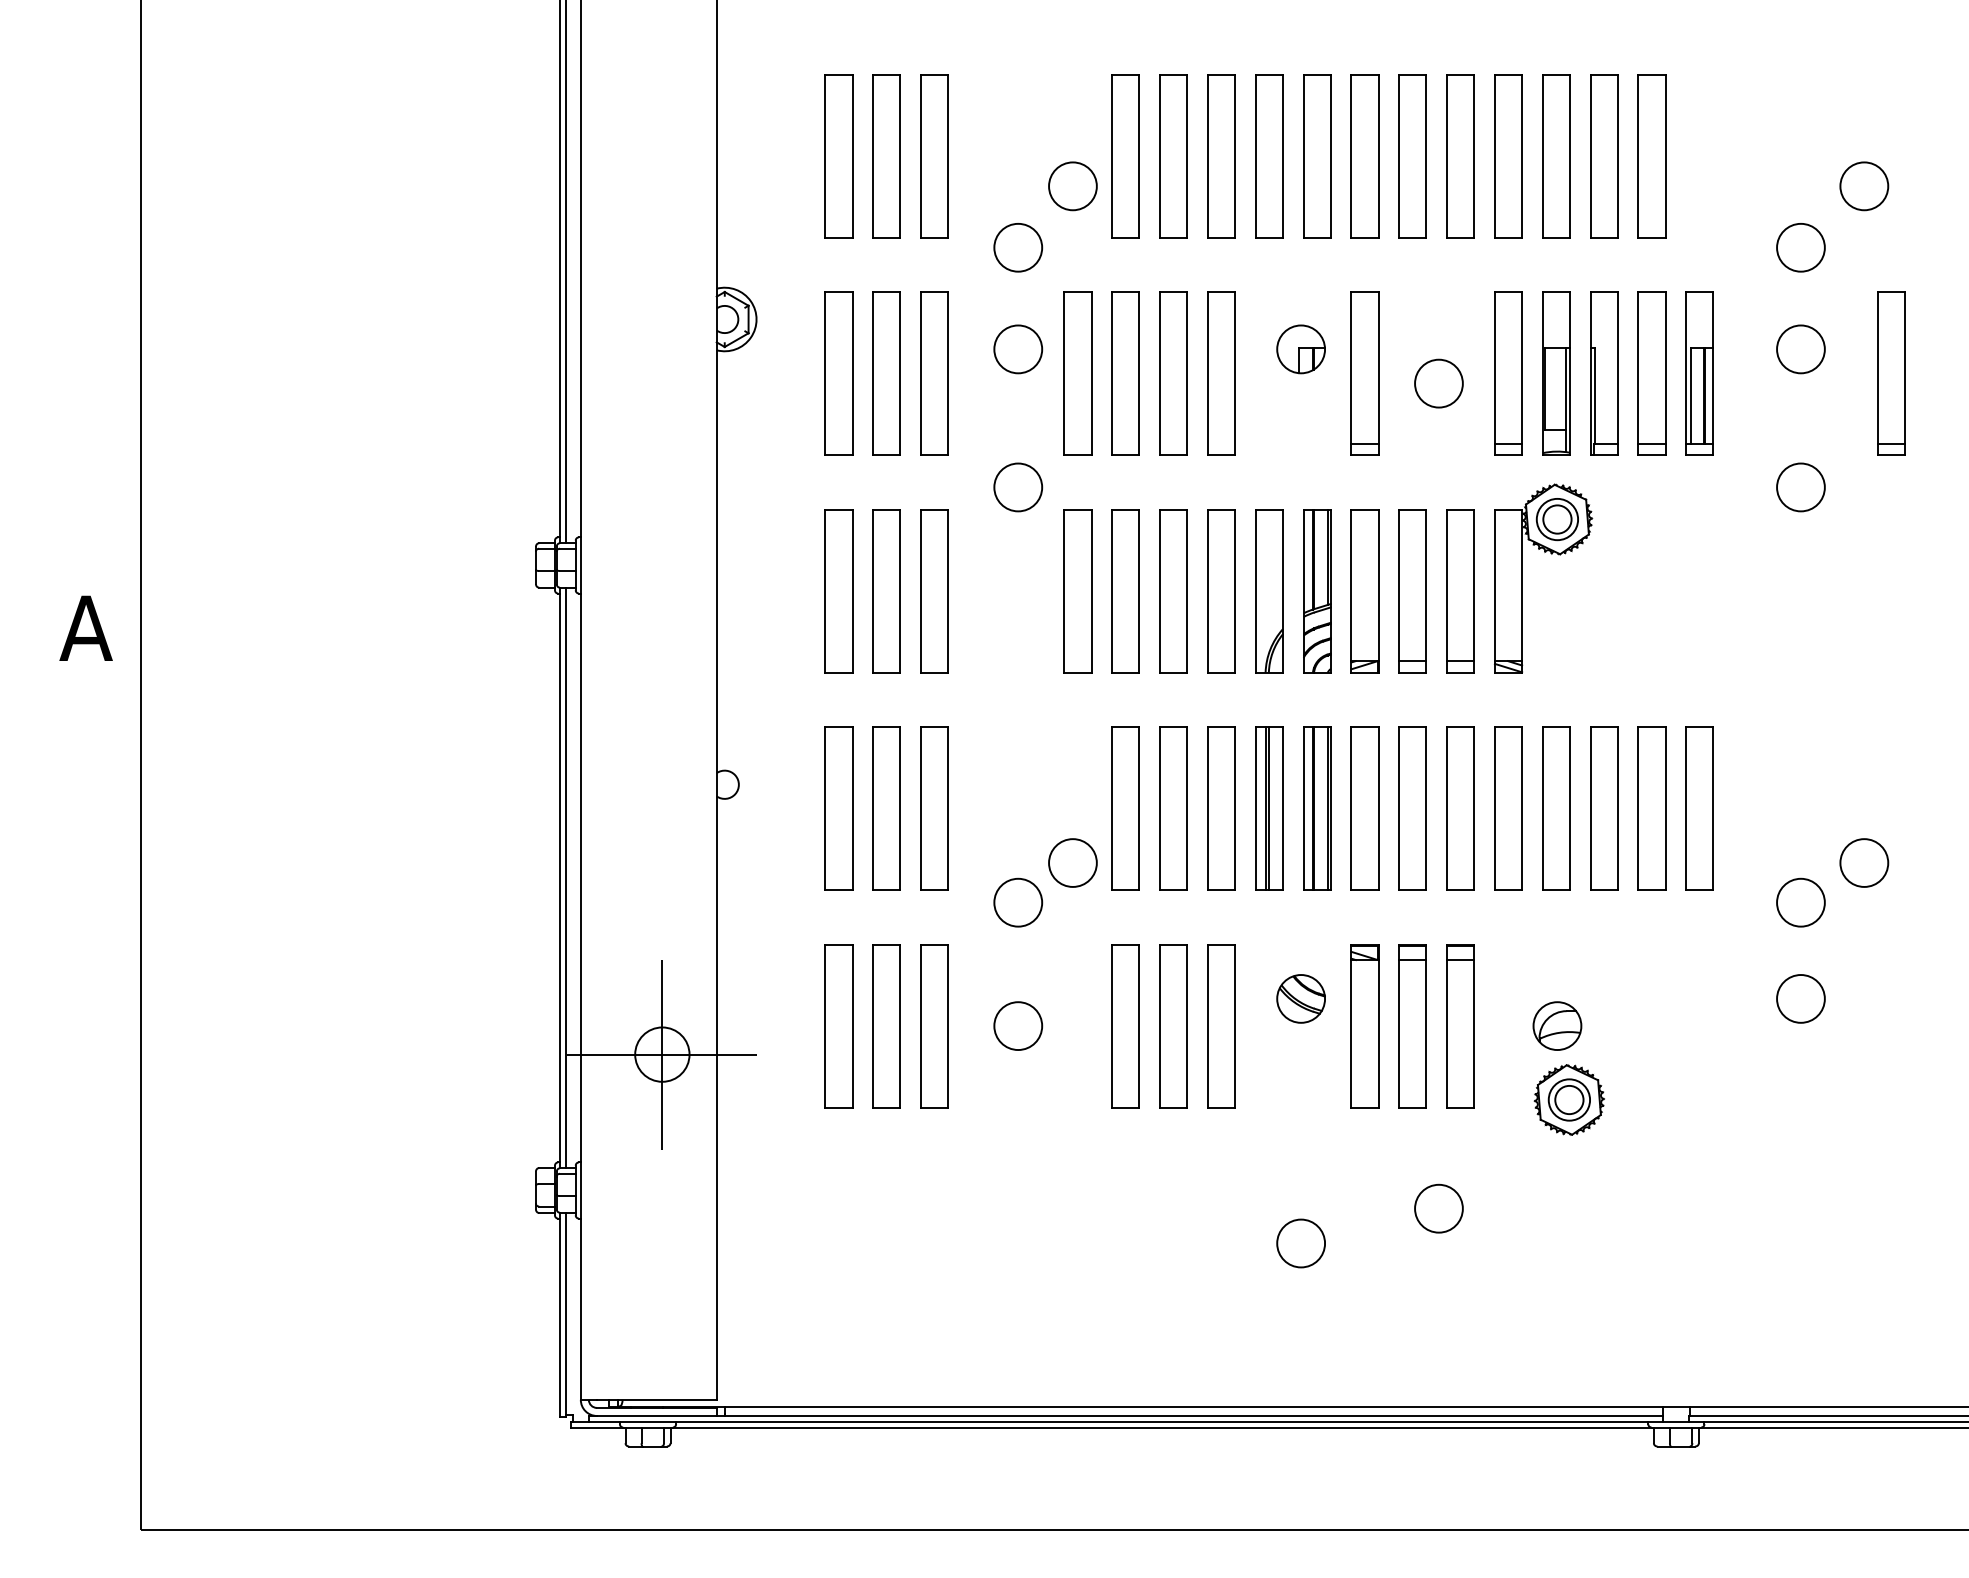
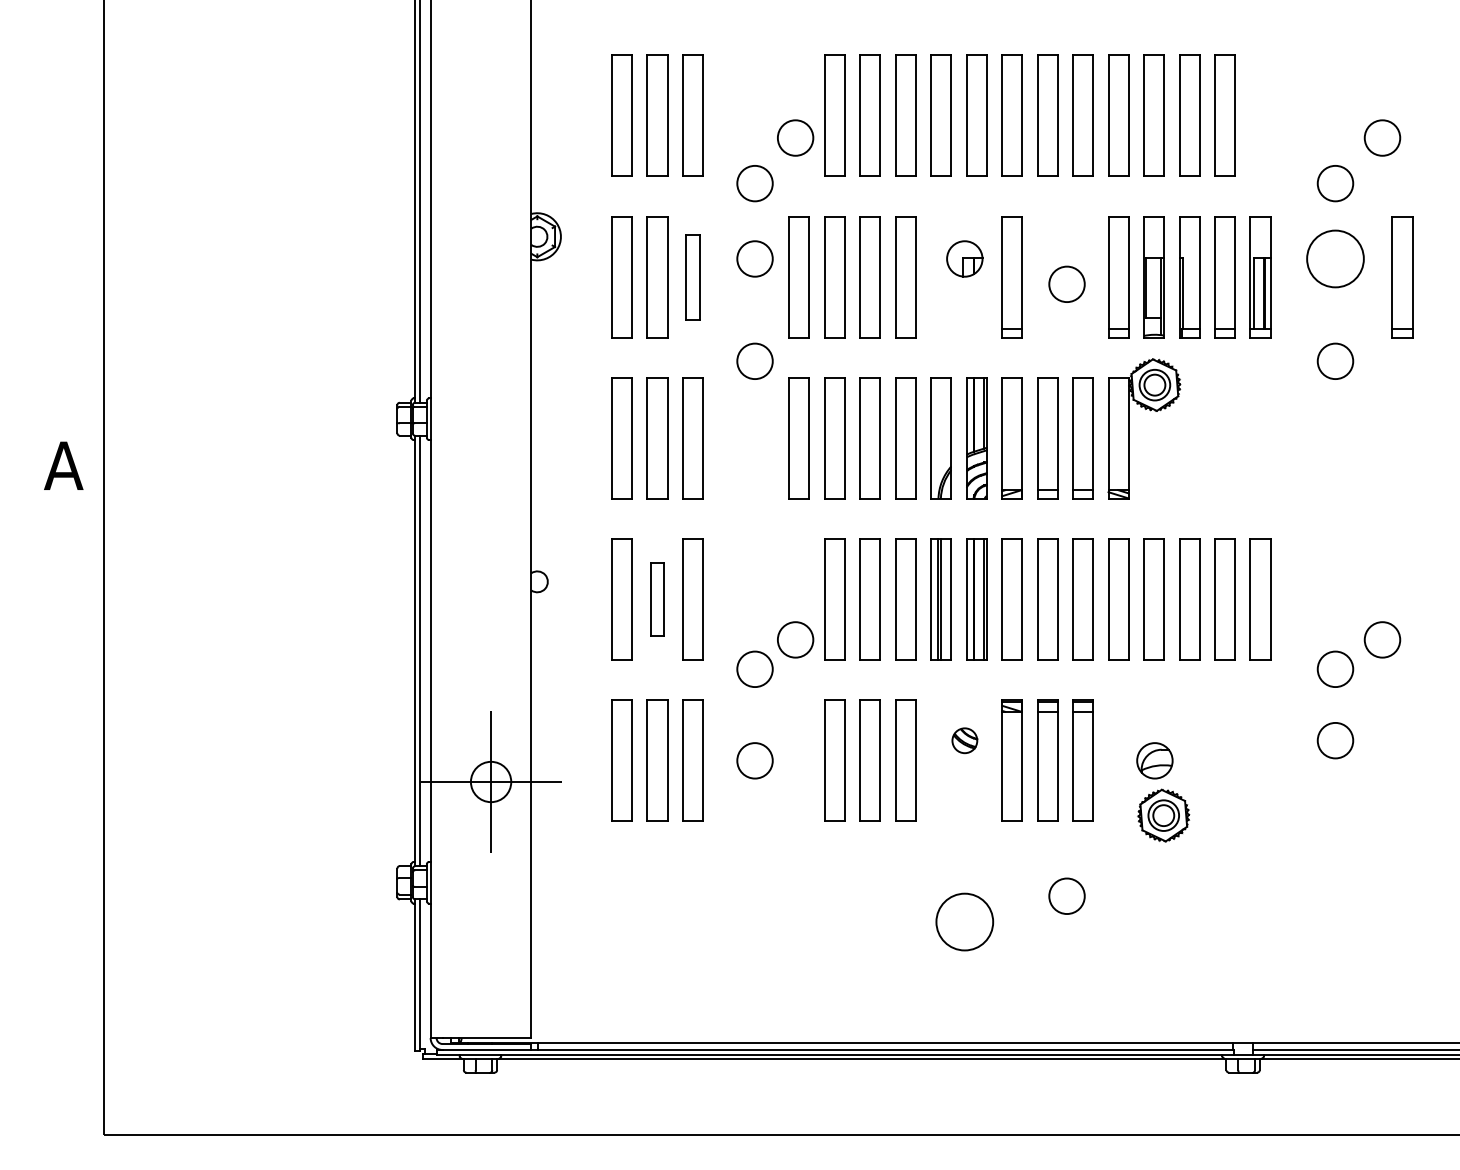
circle: (1800, 348) -> (1335, 258), size x1.6
part: (933, 374) -> (692, 277), size x0.7
part: (886, 808) -> (657, 599), size x0.6
part: (1300, 998) -> (964, 740), size x0.7
circle: (1300, 1242) -> (964, 921), size x1.6

